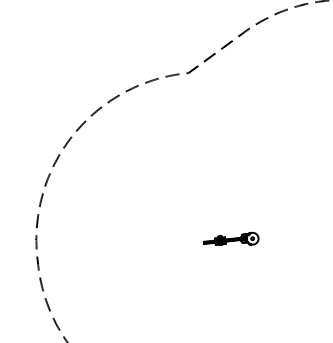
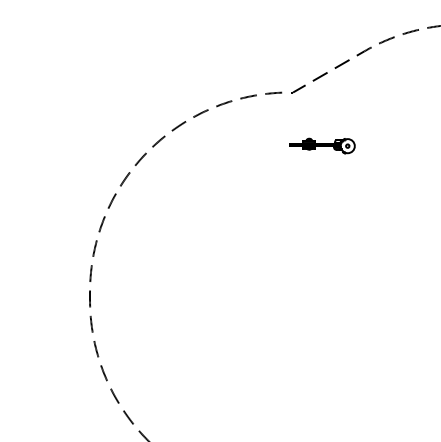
part: (231, 240) -> (322, 145), moved

